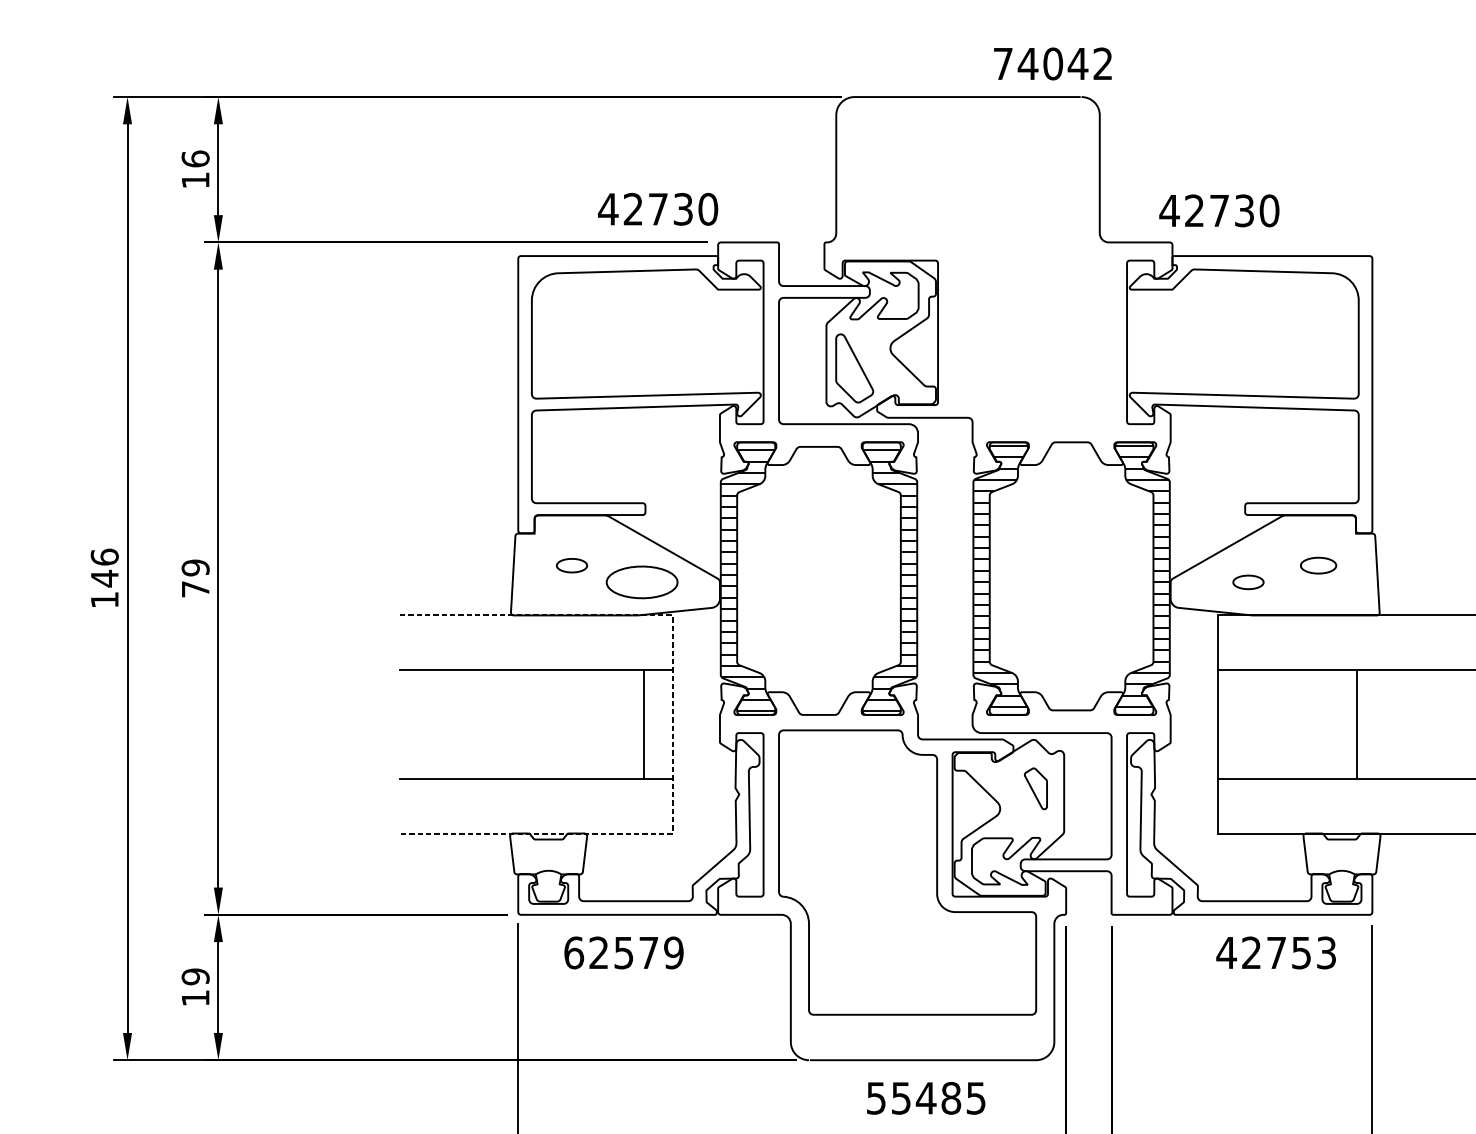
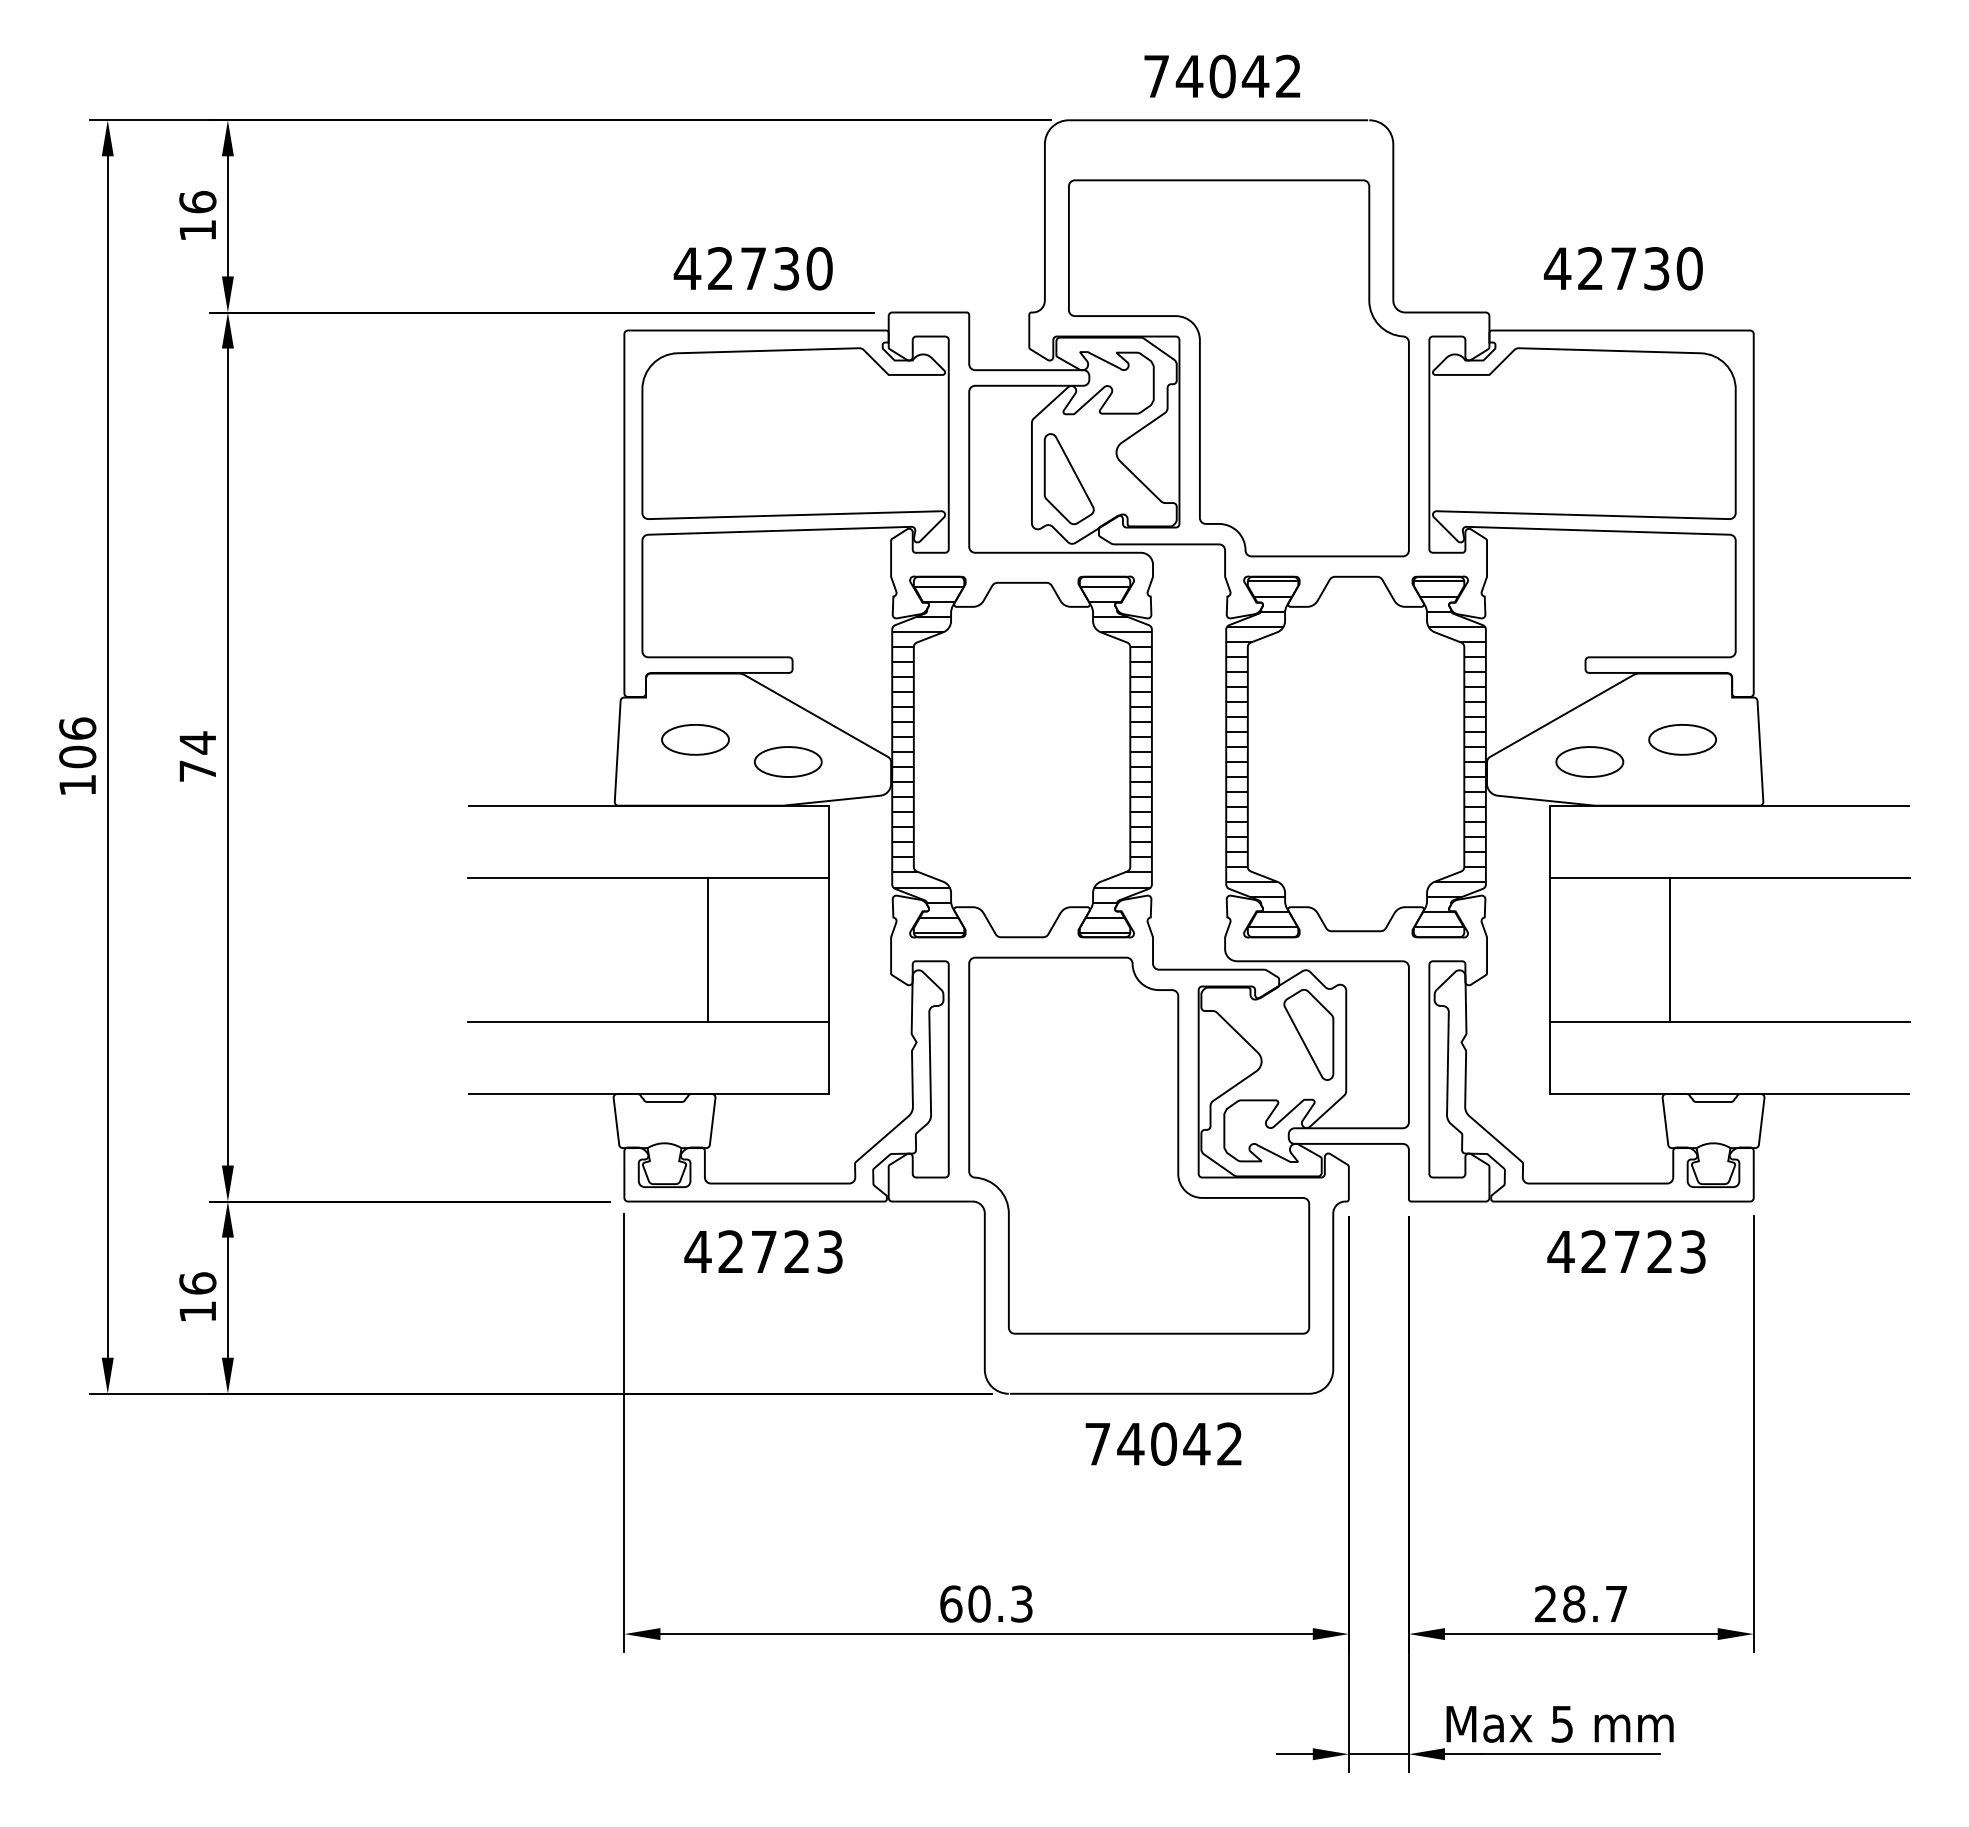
text: (1053, 63) -> (1222, 76), moved
text: (657, 209) -> (752, 268), moved
text: (1218, 210) -> (1622, 268), moved
part: (982, 284) -> (1238, 368), added
part: (572, 565) -> (695, 739), size x1.67
part: (1318, 565) -> (1682, 739), size x1.43
text: (195, 567) -> (197, 742), 79 -> 74
text: (104, 578) -> (77, 756), 146 -> 106
part: (642, 582) -> (788, 761), size x0.71
part: (1248, 582) -> (1589, 761), size x1.67
line: (643, 724) -> (708, 949), moved
line: (672, 724) -> (828, 950), dashed -> solid
line: (1357, 724) -> (1669, 949), moved
part: (1035, 788) -> (1308, 1034), size x1.67
text: (623, 952) -> (763, 1251), 62579 -> 42723
text: (1301, 952) -> (1659, 1251), 42753 -> 42723
text: (195, 976) -> (197, 1283), 19 -> 16
text: (925, 1097) -> (1163, 1443), 55485 -> 74042

